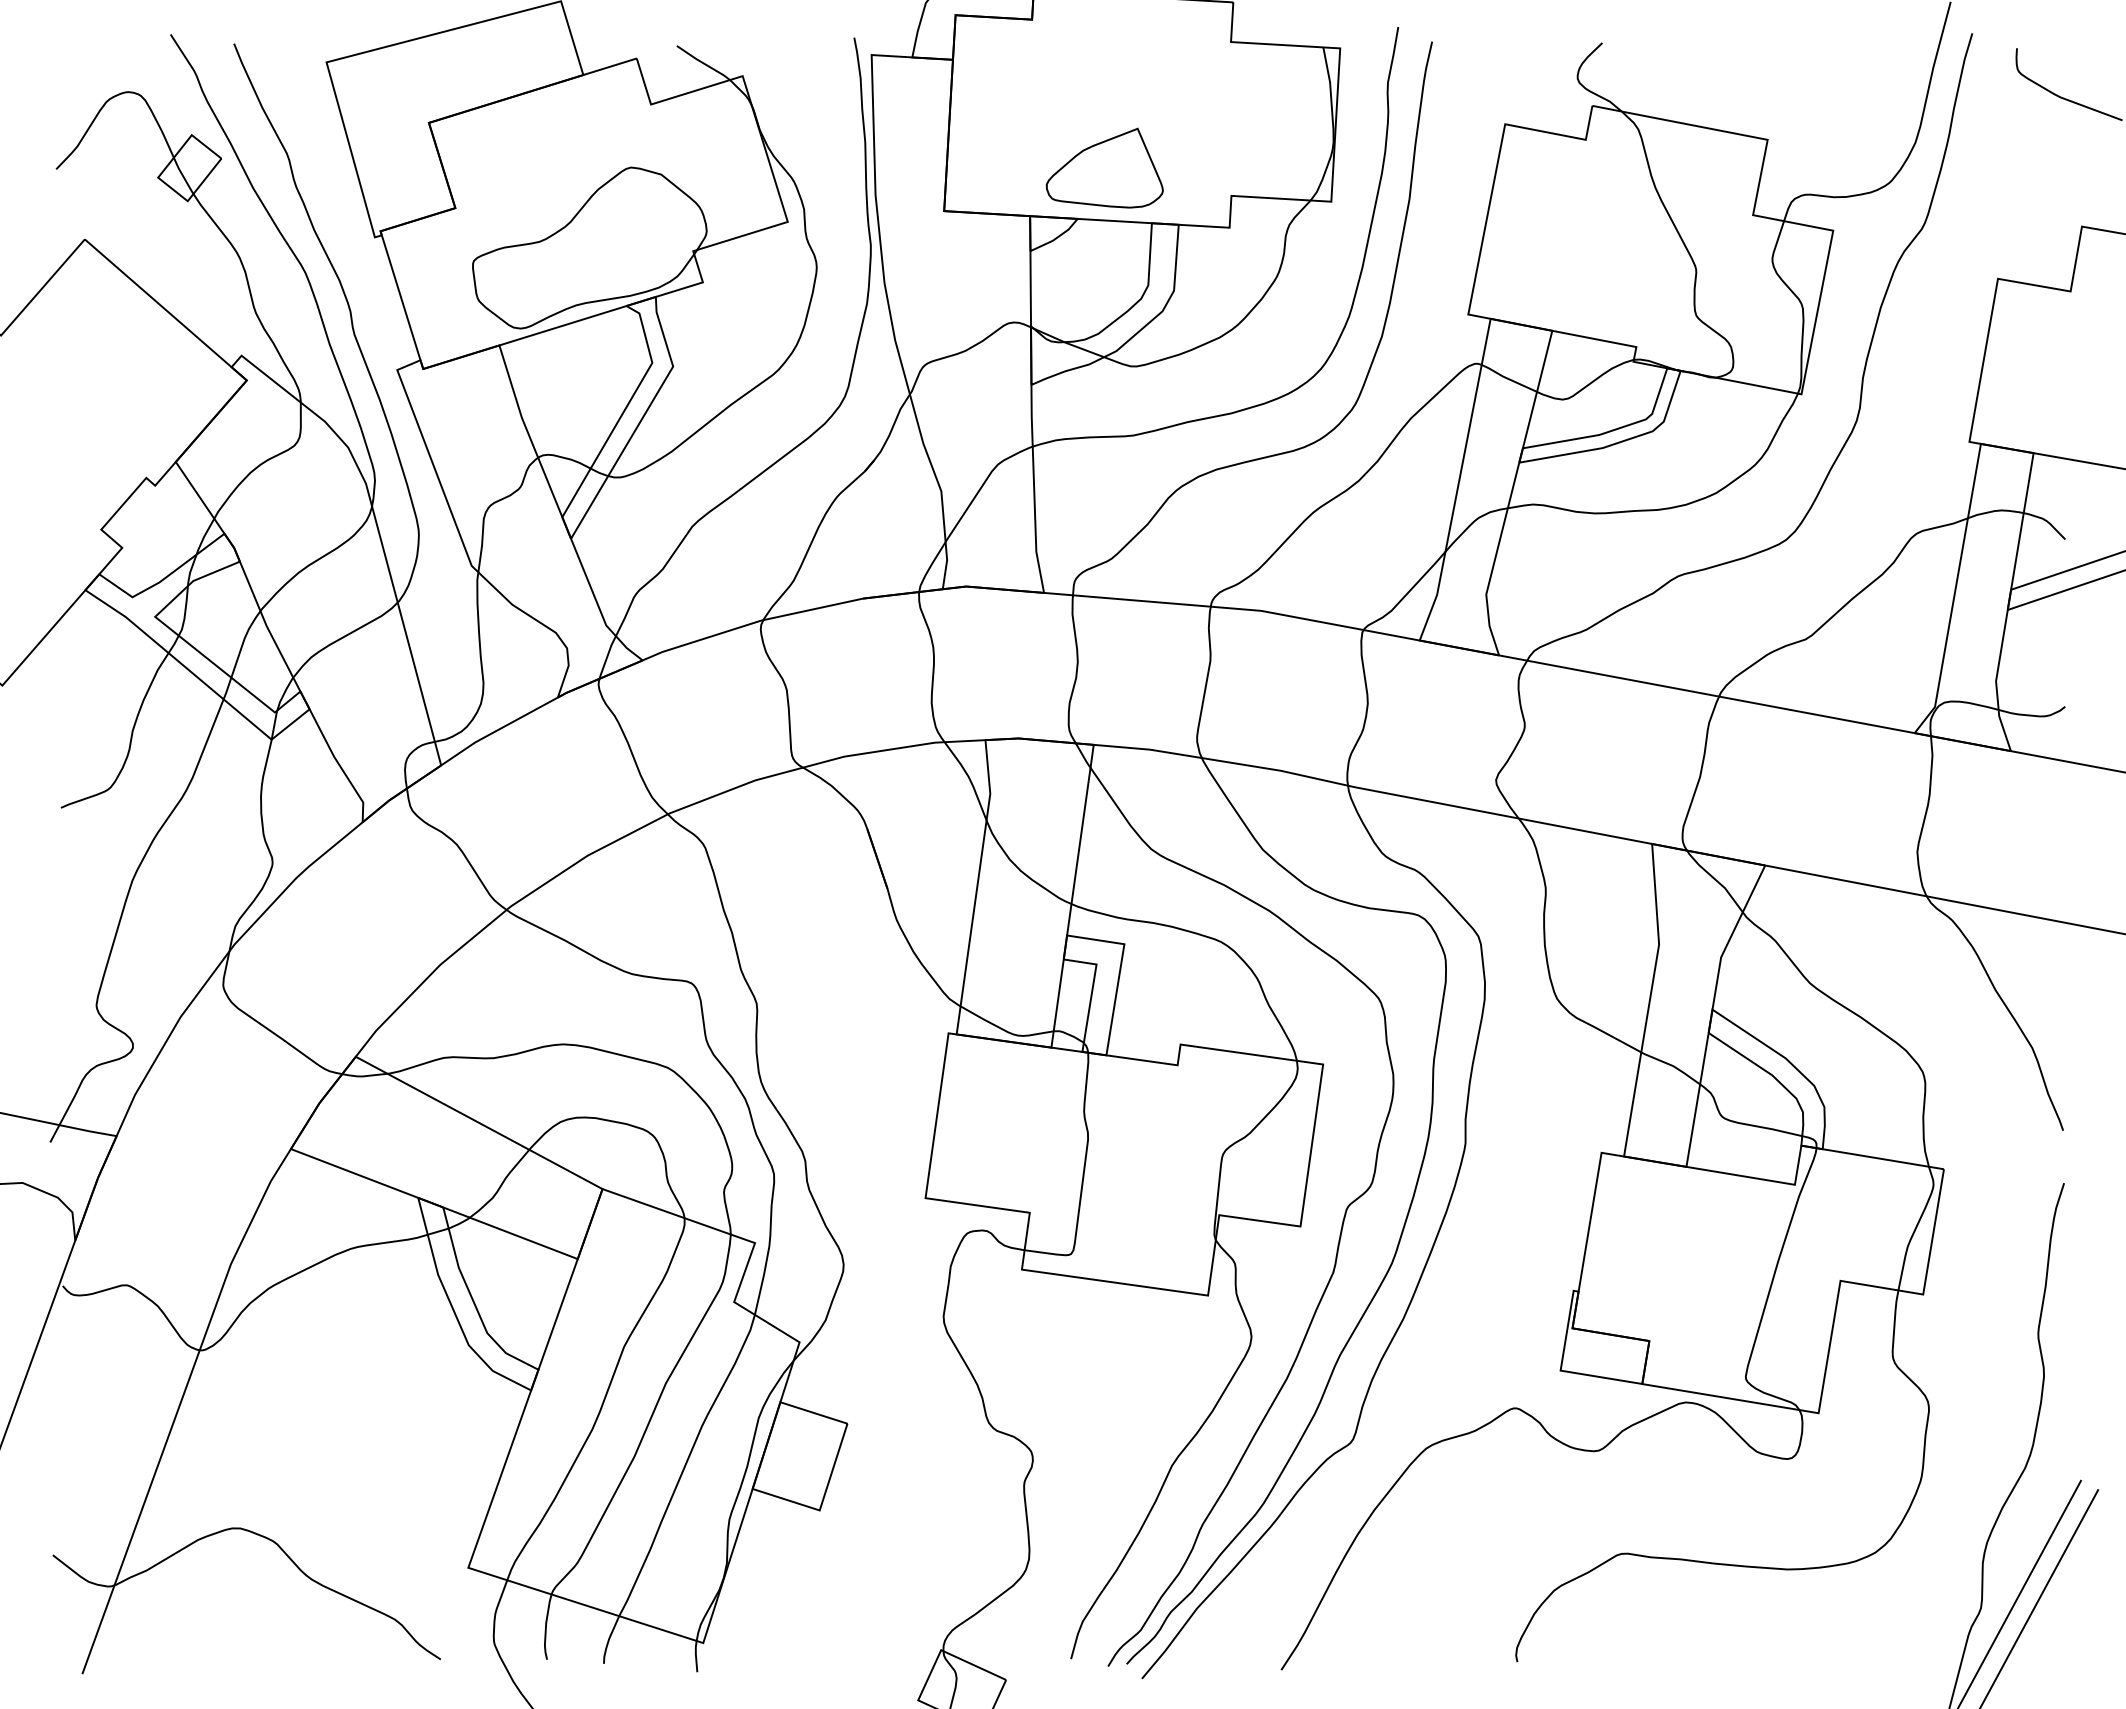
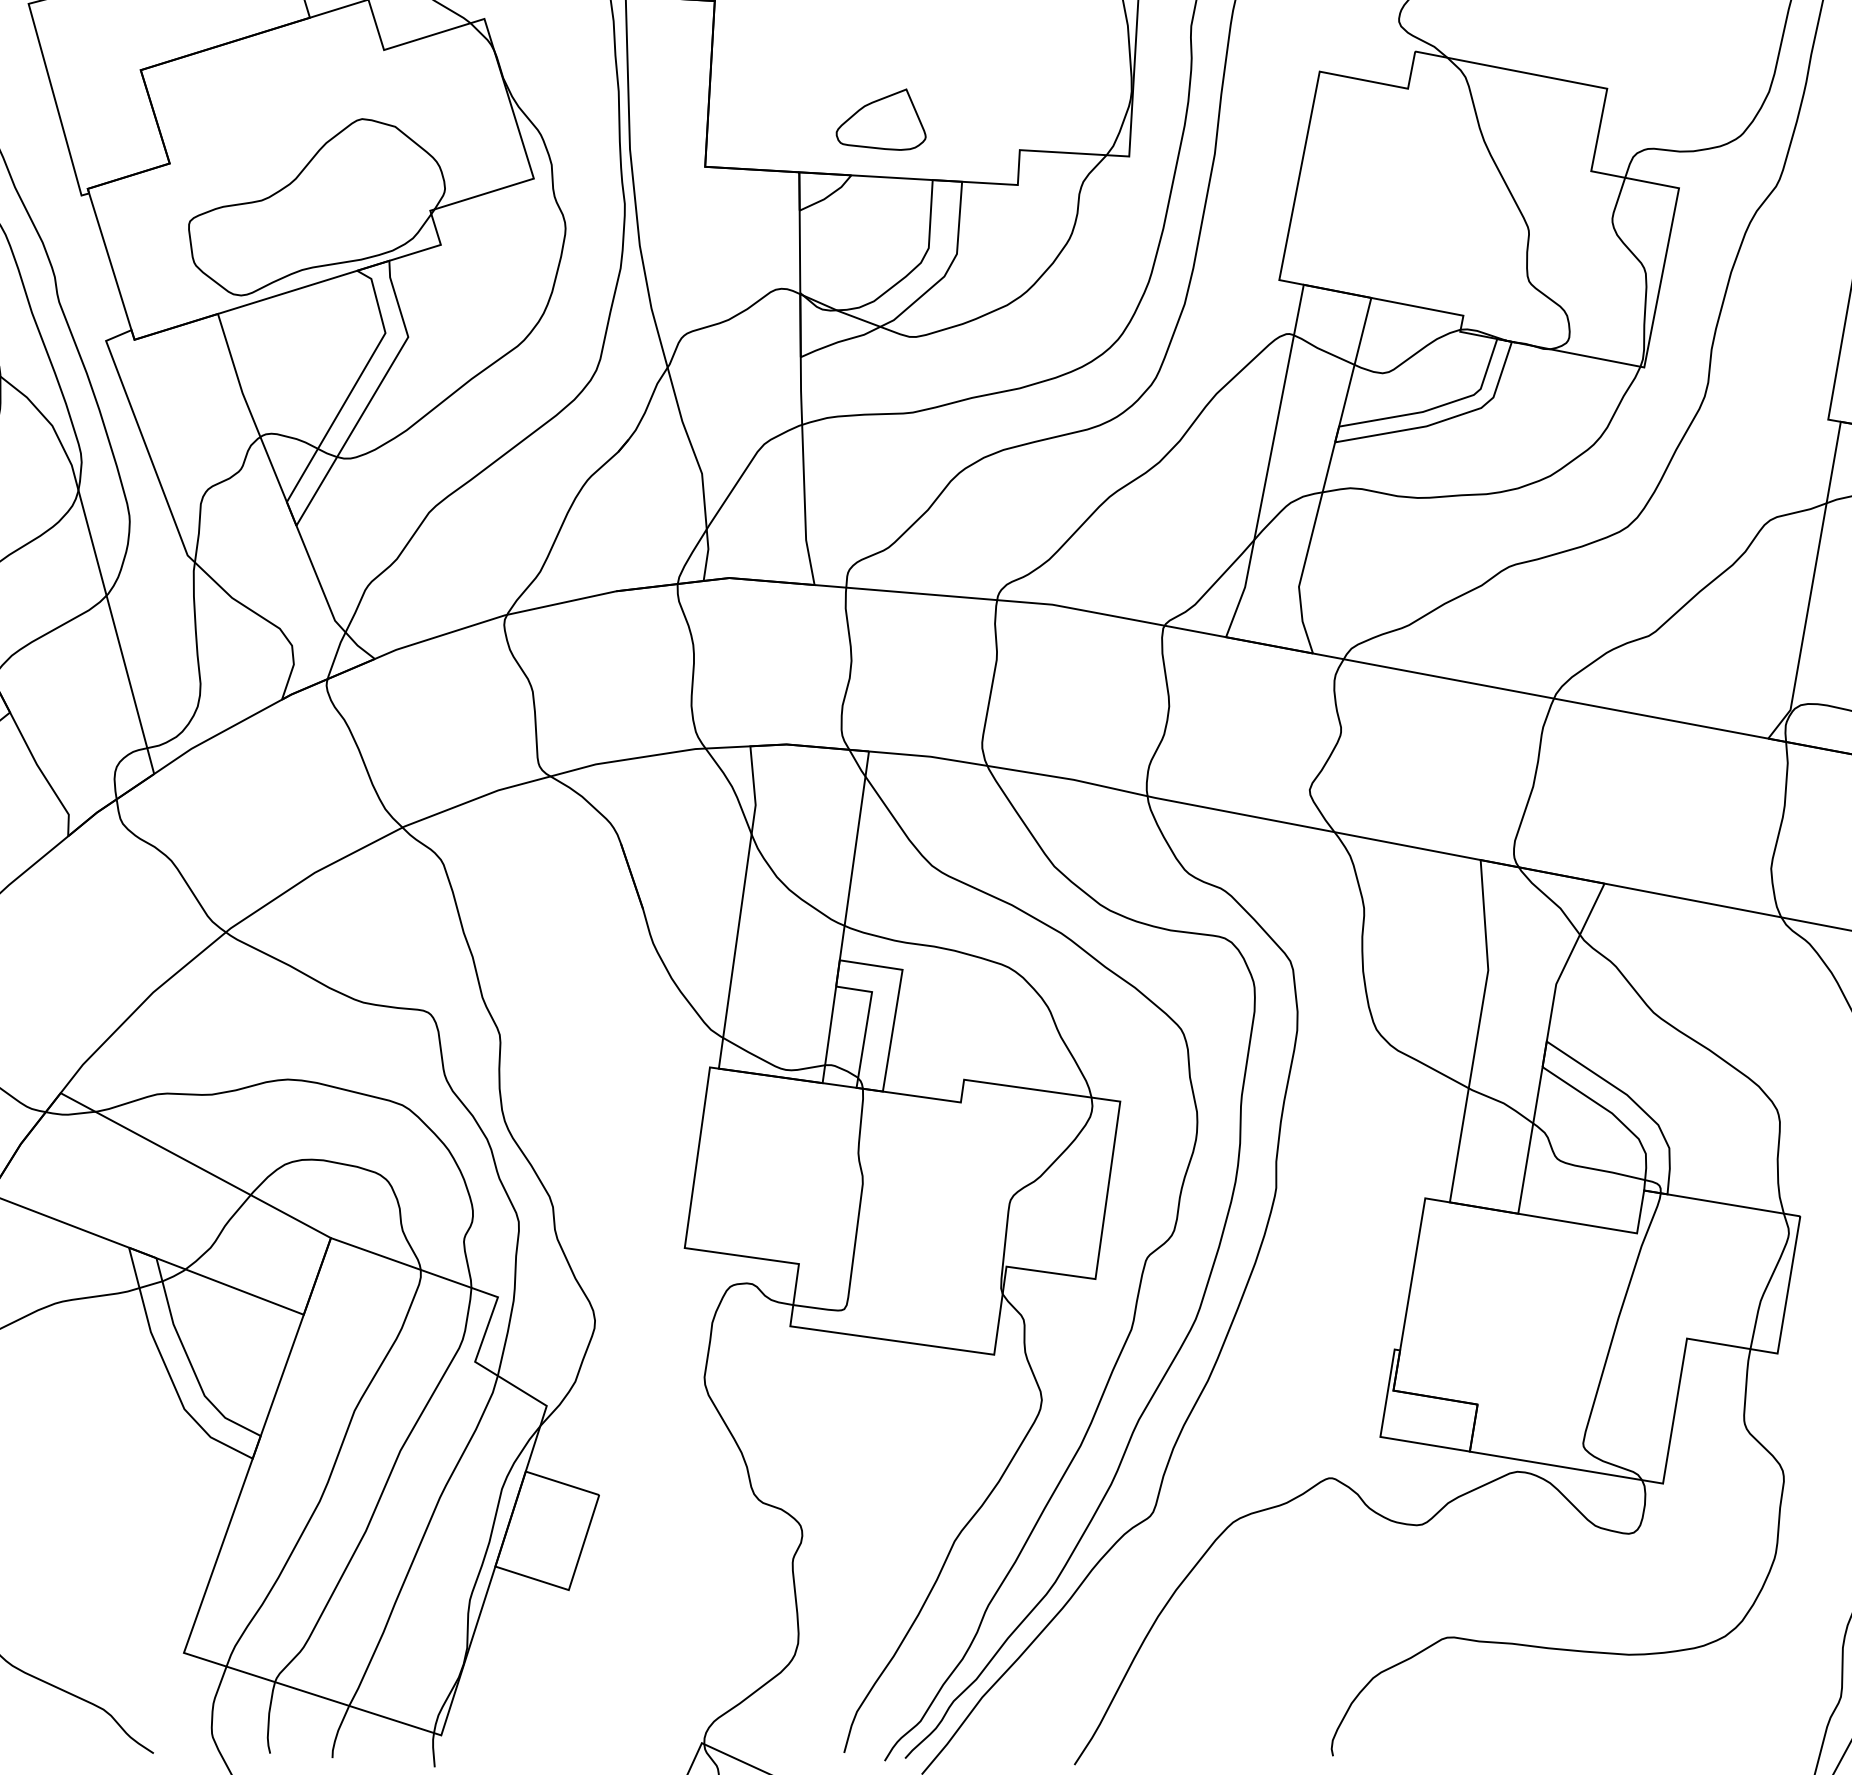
part: (1104, 167) -> (880, 119), size x0.7

